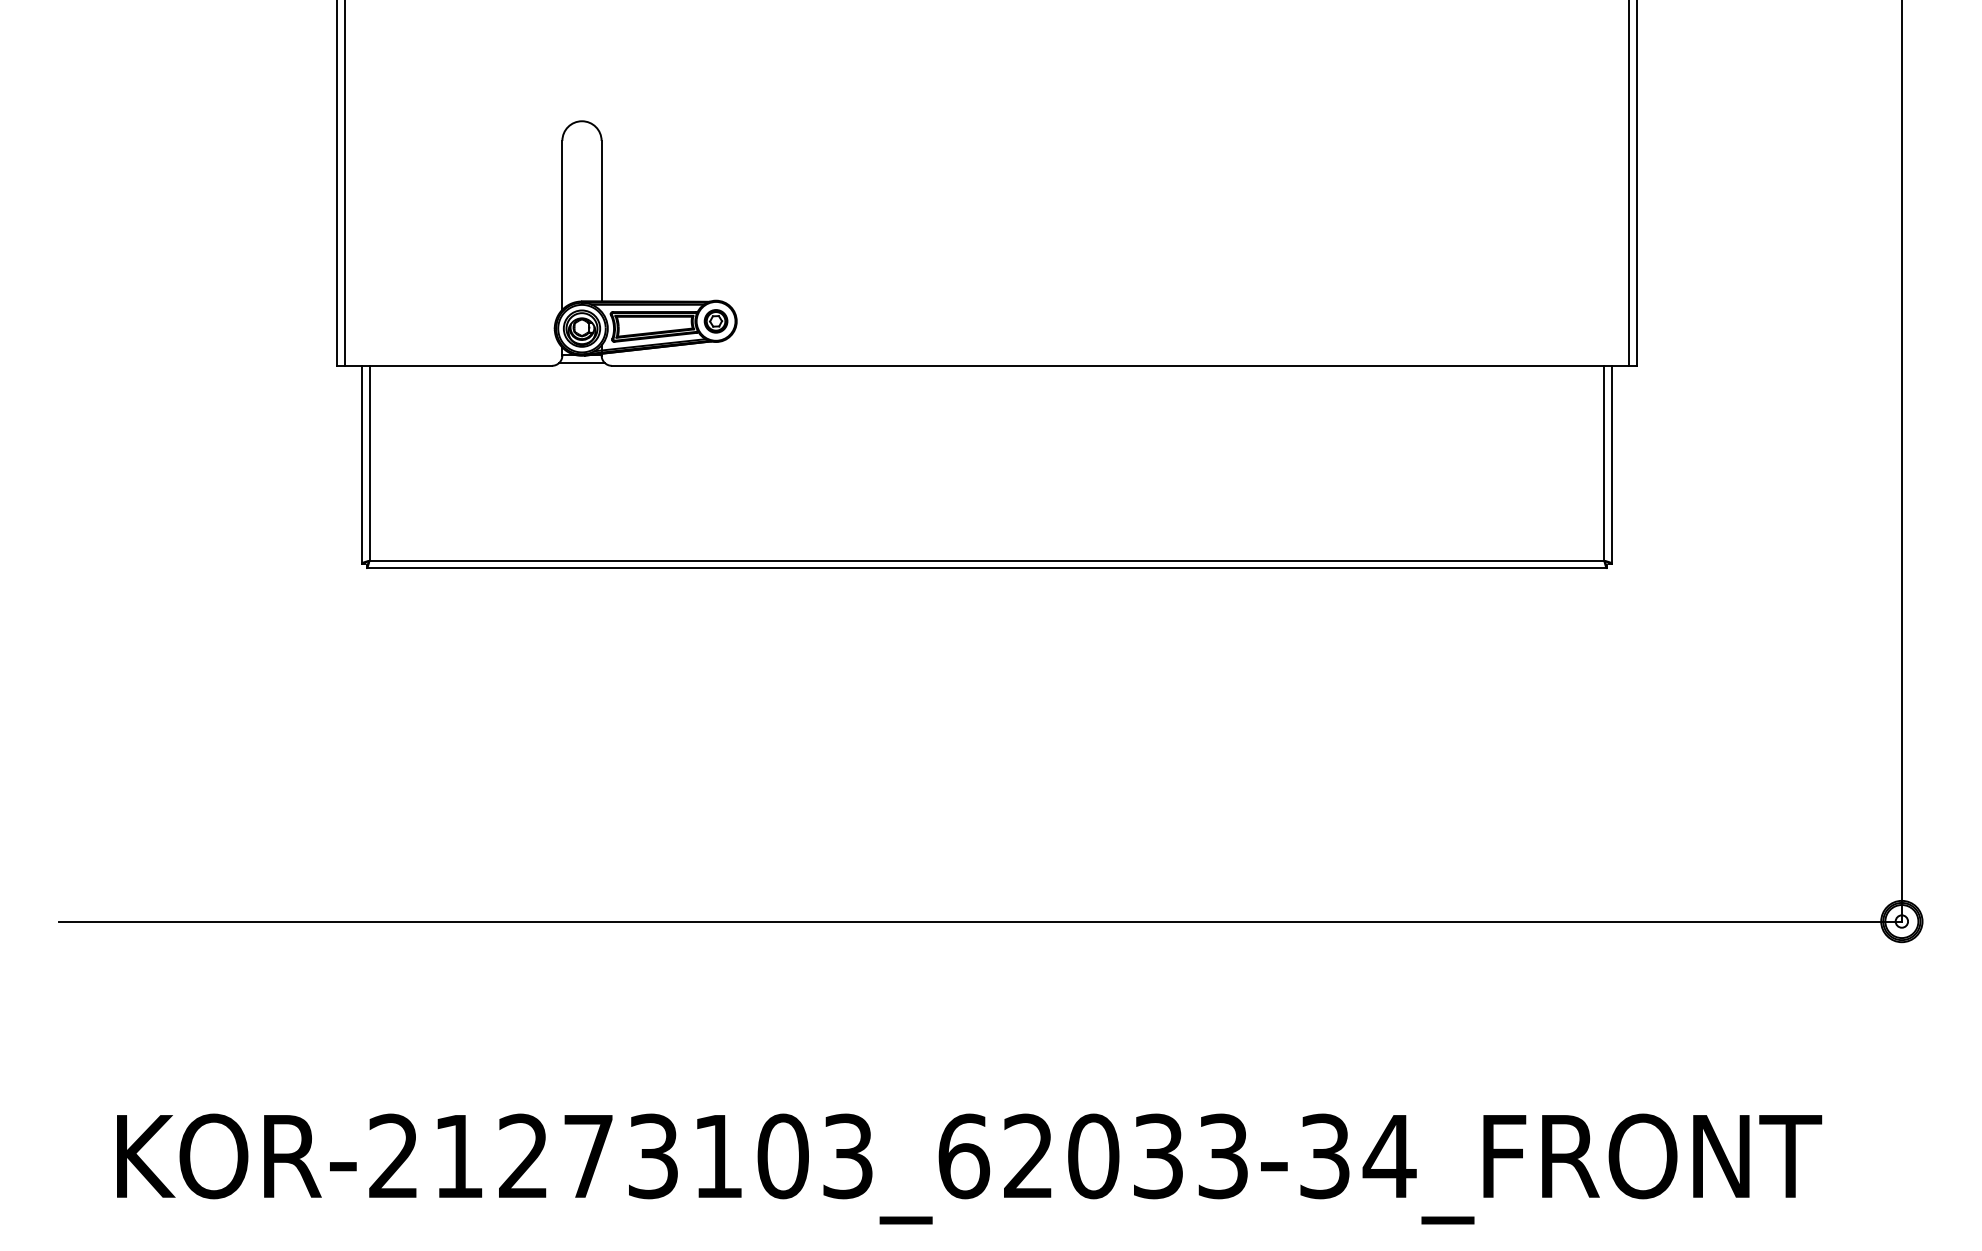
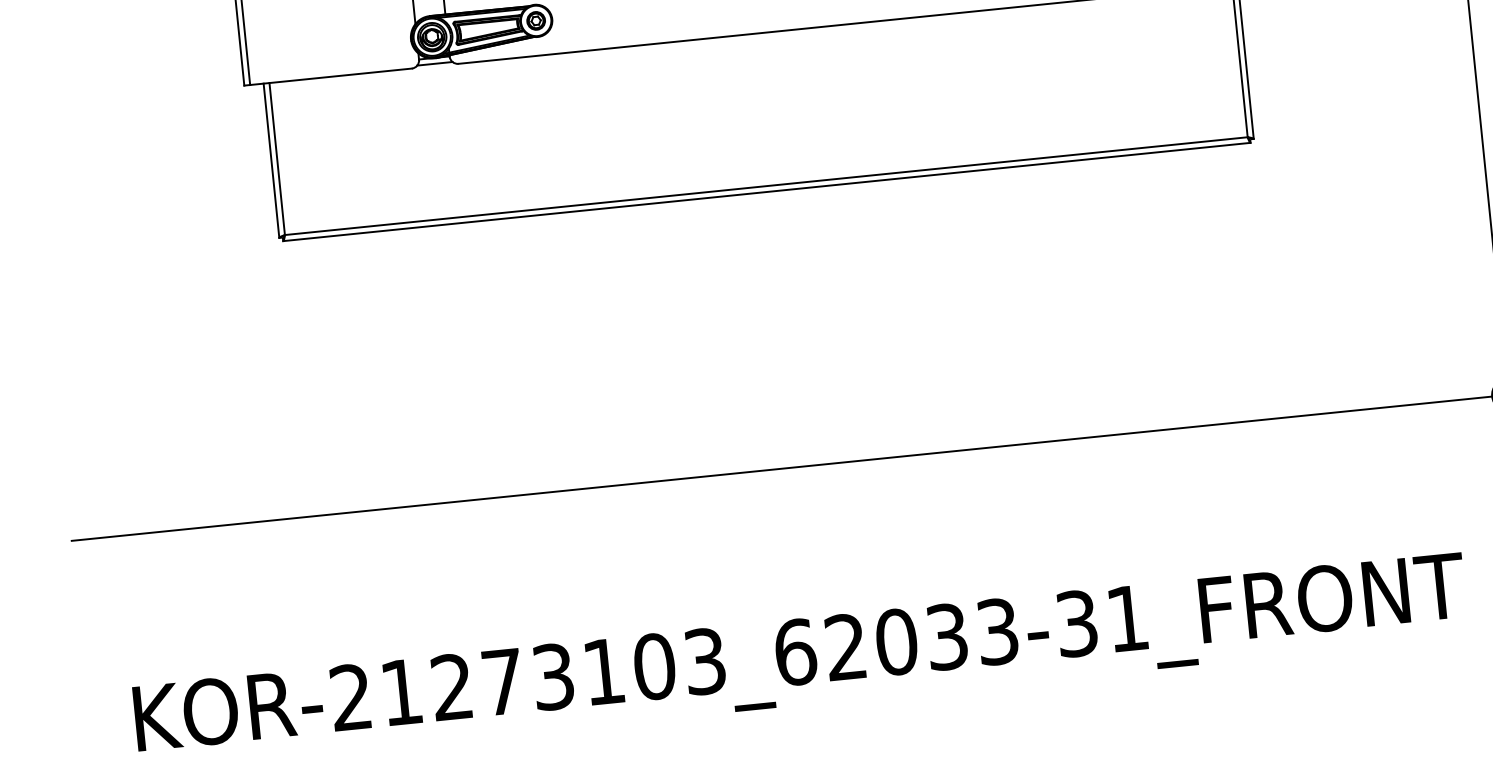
text: (1389, 1156) -> (1127, 618), KOR-21273103_62033-34_FRONT -> KOR-21273103_62033-31_FRONT

